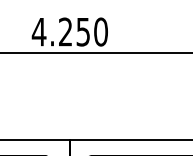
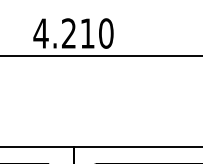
text: (82, 32) -> (86, 34), 4.250 -> 4.210

